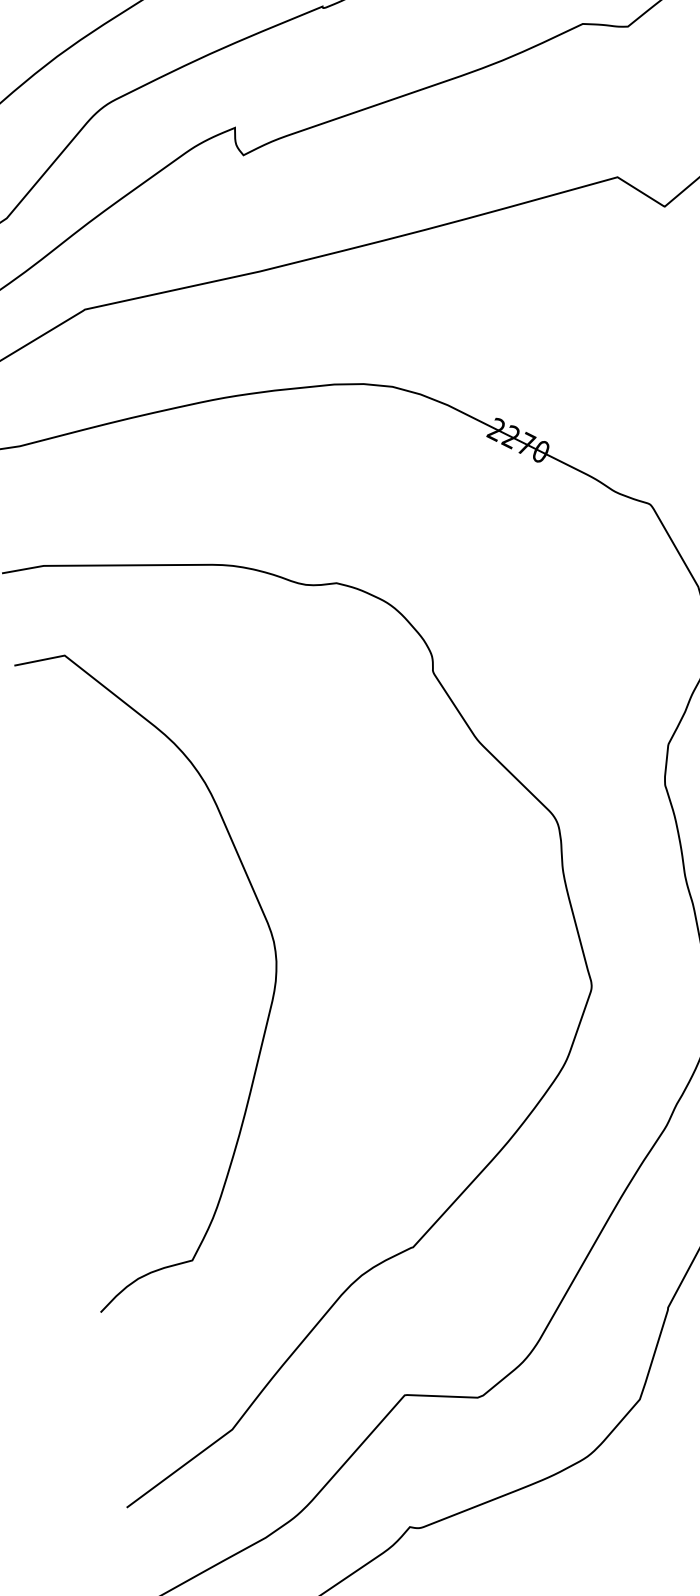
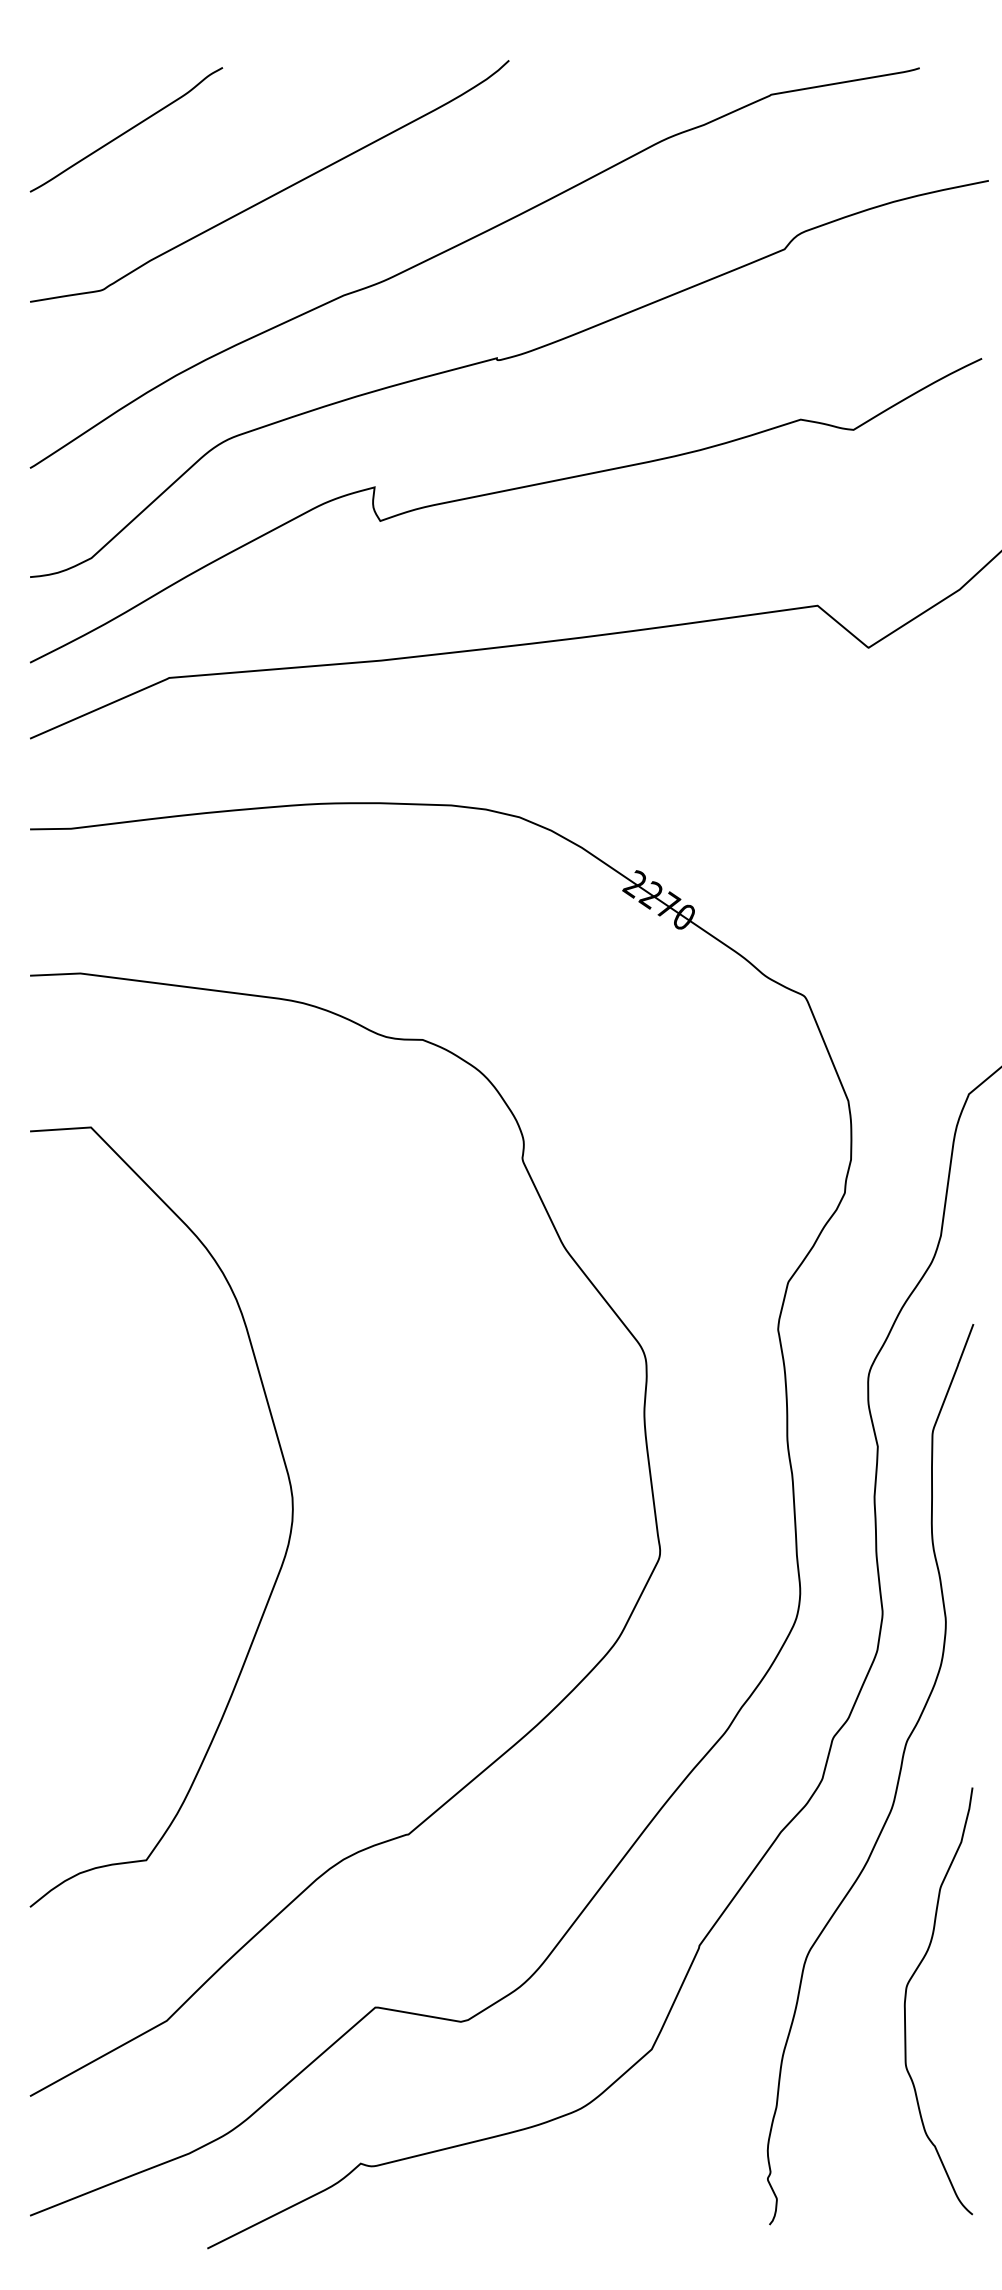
curve: (273, 986) -> (285, 1550), moved

